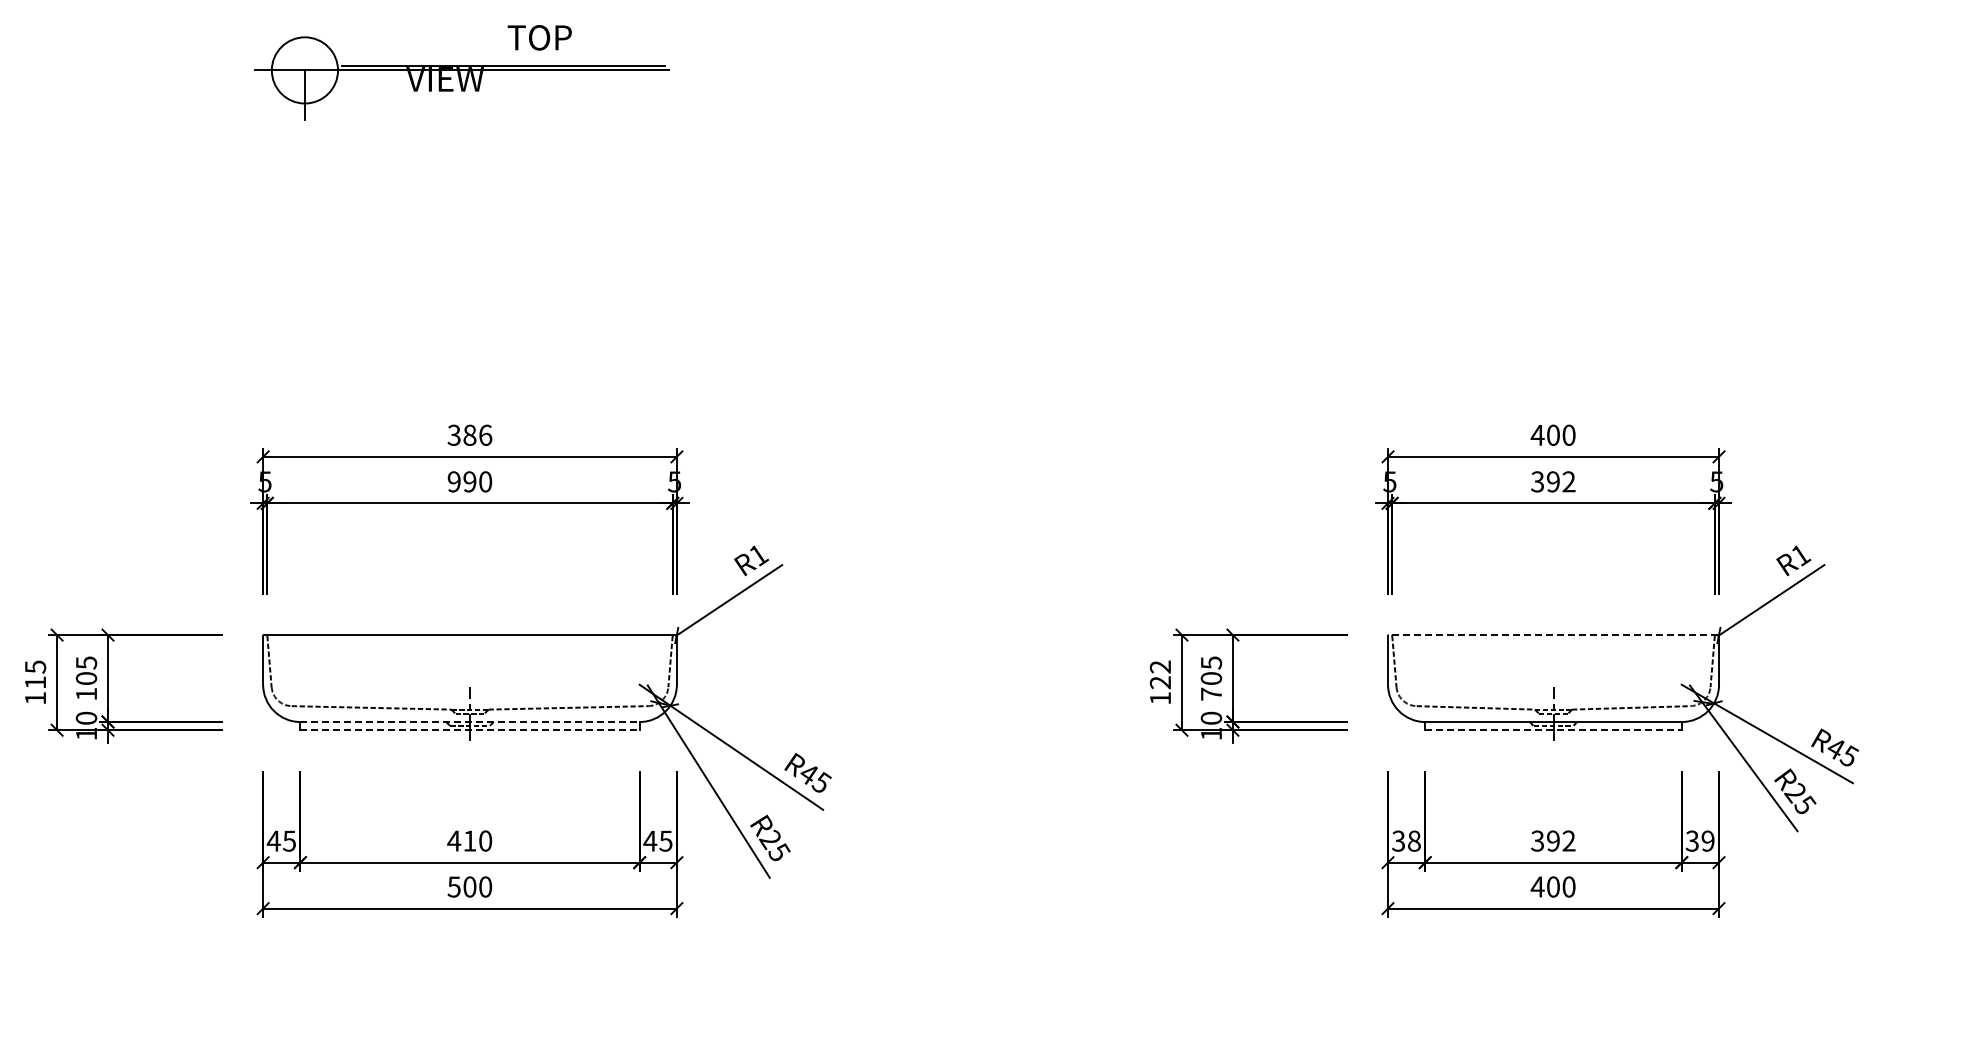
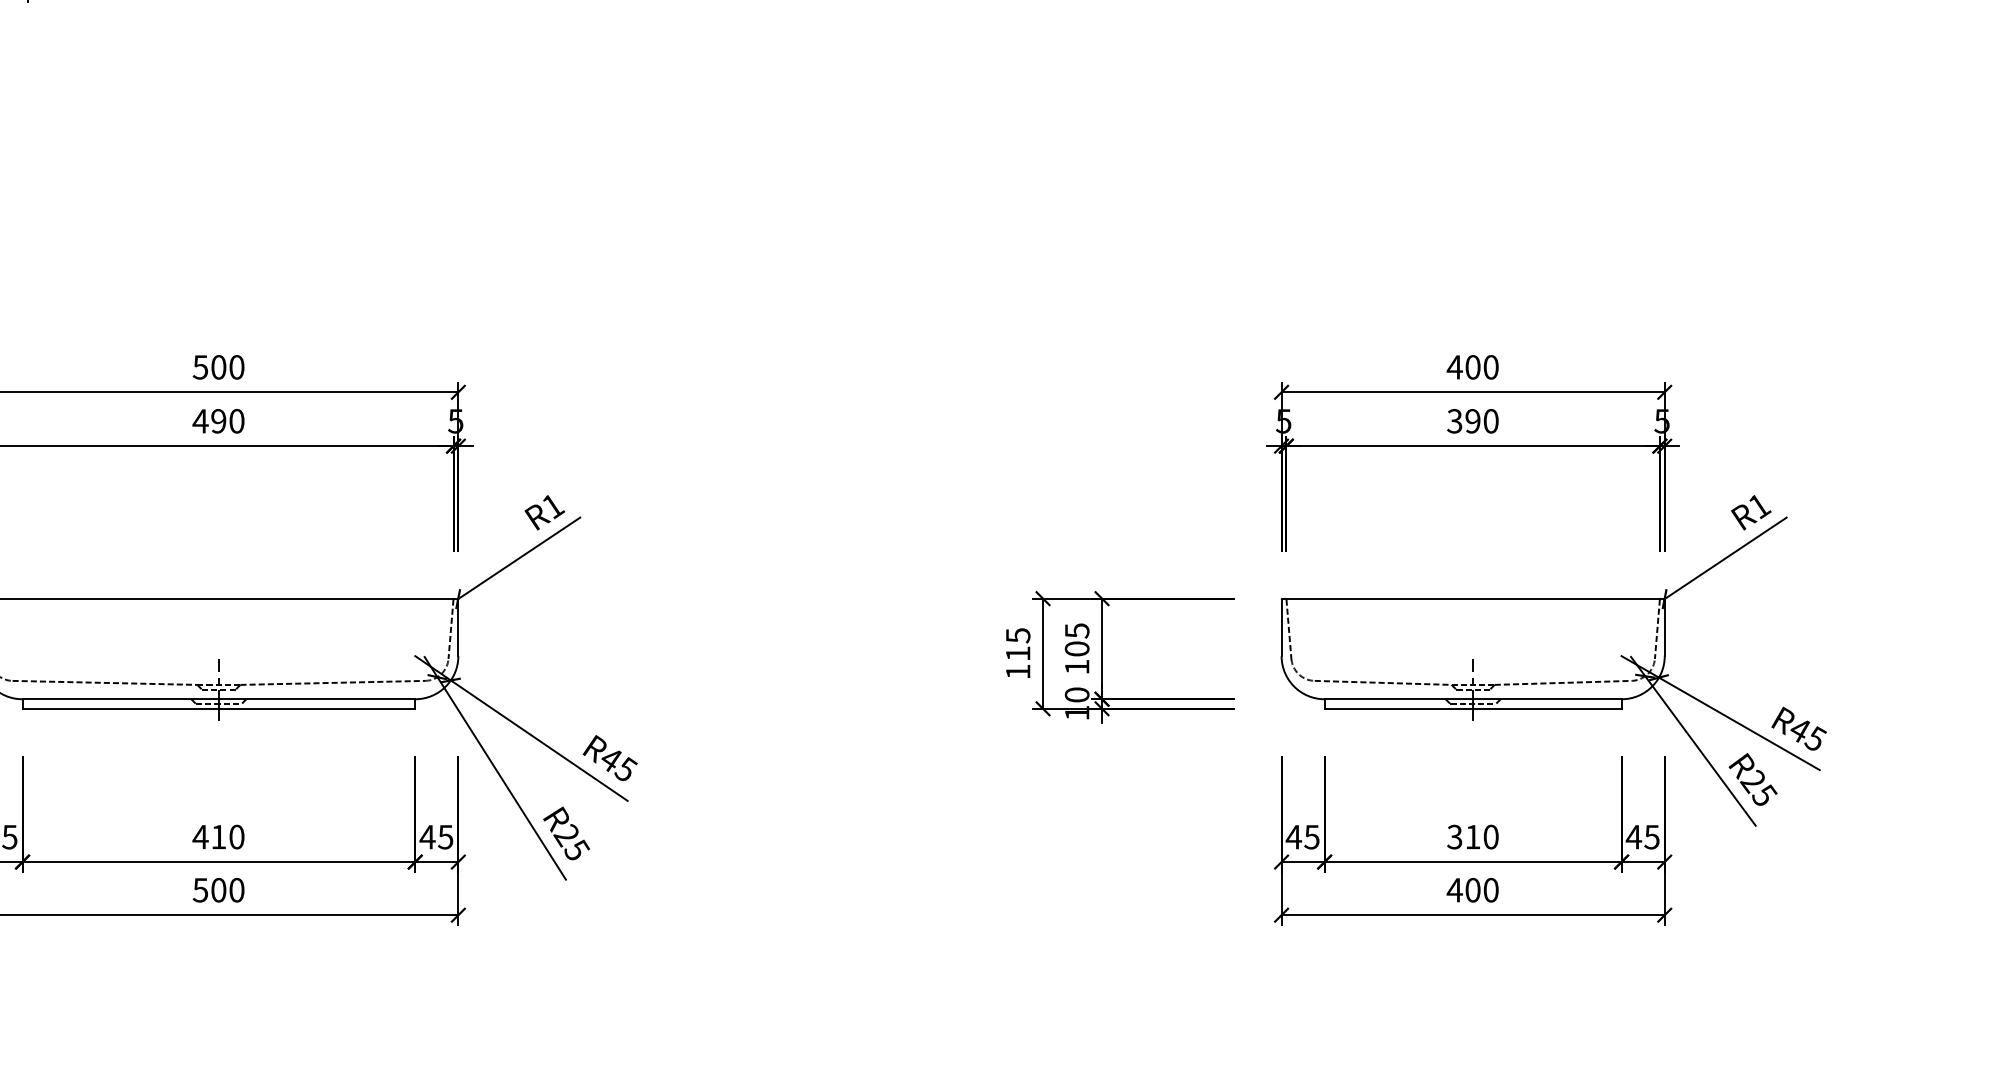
text: (470, 434) -> (219, 366), 386 -> 500
text: (454, 481) -> (200, 420), 990 -> 490
text: (1568, 481) -> (1490, 420), 392 -> 390
line: (1553, 635) -> (1473, 599), dashed -> solid
text: (1160, 674) -> (1018, 644), 122 -> 115
text: (1211, 693) -> (1077, 666), 705 -> 105
line: (470, 722) -> (219, 699), dashed -> solid
line: (470, 730) -> (219, 709), dashed -> solid
line: (1554, 730) -> (1474, 709), dashed -> solid
text: (1405, 840) -> (1301, 836), 38 -> 45
text: (1561, 840) -> (1482, 836), 392 -> 310
text: (1699, 840) -> (1642, 836), 39 -> 45

